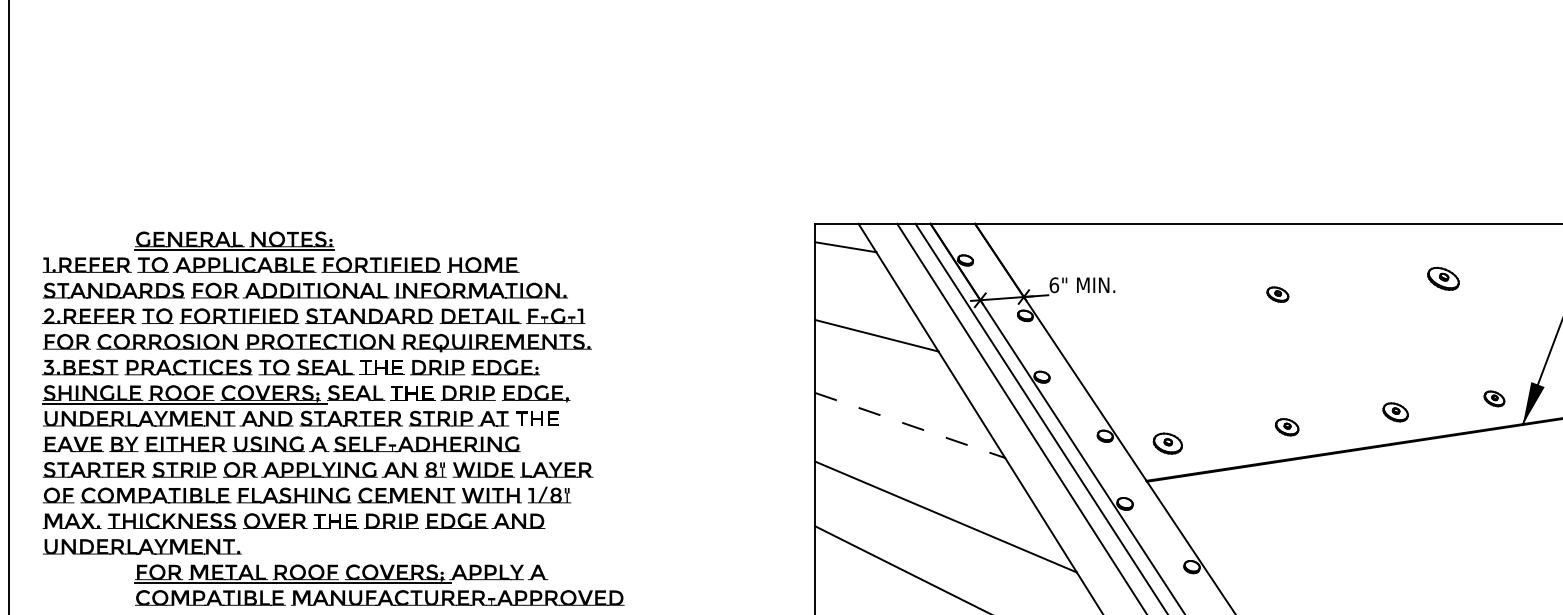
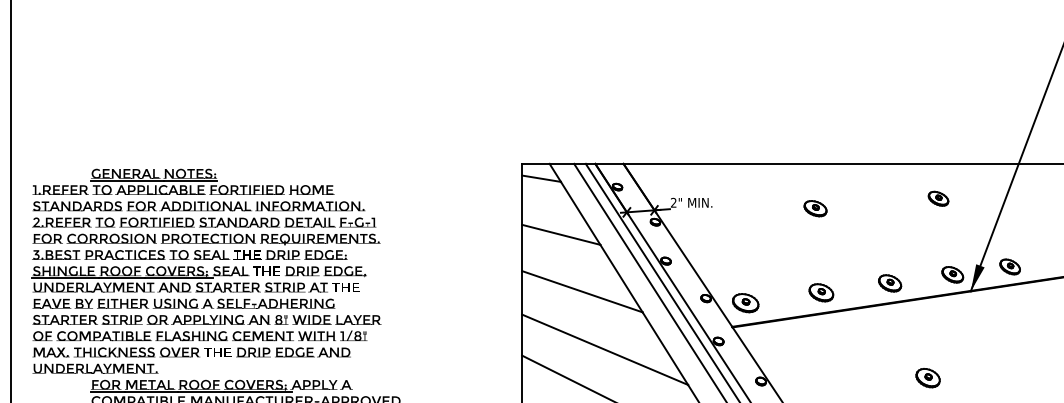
part: (1443, 278) -> (938, 198), moved
text: (1053, 284) -> (673, 202), 6" -> 2"
part: (1277, 294) -> (815, 208), size x1.67
part: (1493, 398) -> (952, 274), size x1.67
part: (1396, 412) -> (890, 283), size x1.43
line: (910, 425) -> (582, 291), dashed -> solid
part: (1287, 426) -> (821, 292), size x1.67
part: (1167, 444) -> (745, 303), size x1.43
part: (1454, 562) -> (927, 378), added

